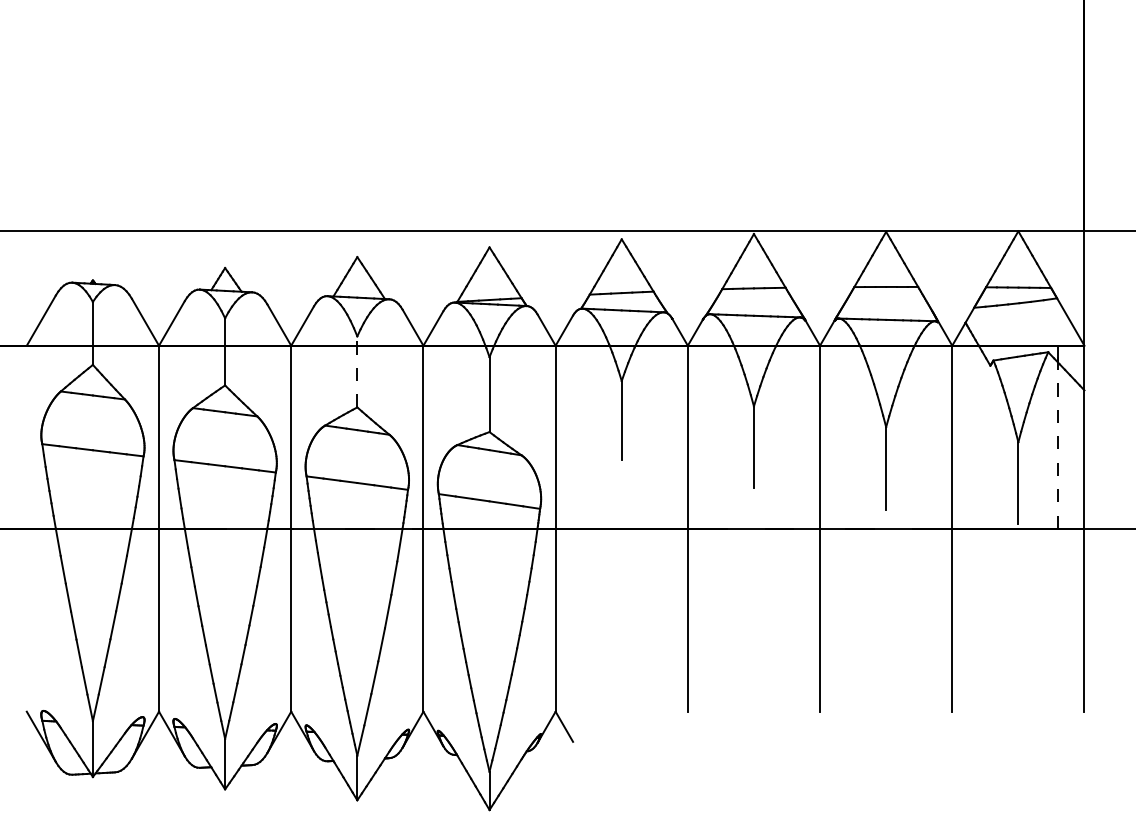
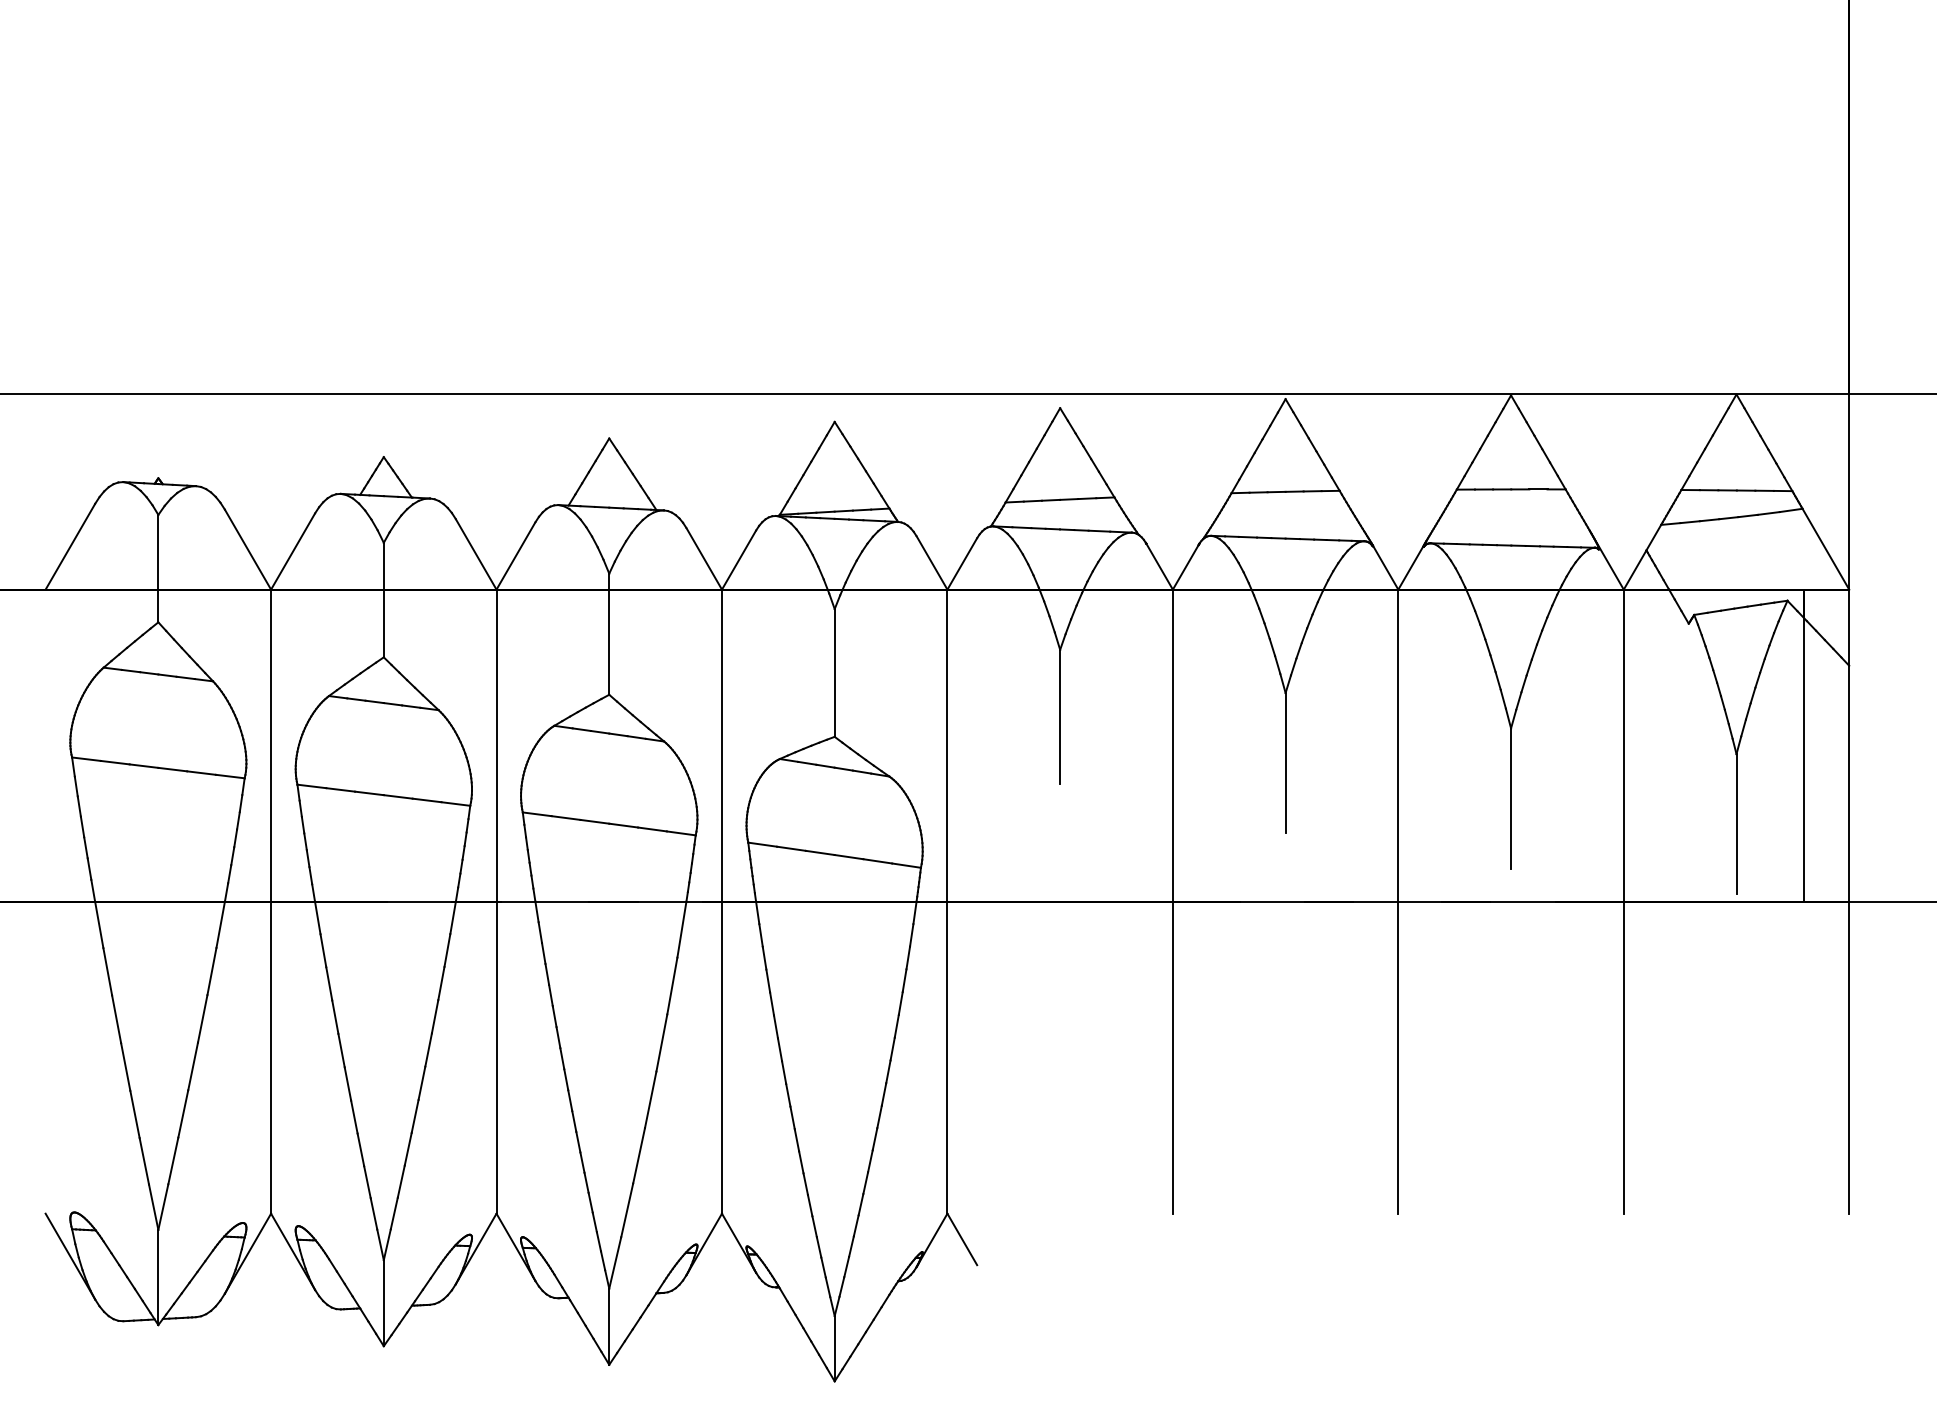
line: (357, 371) -> (609, 633), dashed -> solid
line: (1058, 436) -> (1804, 744), dashed -> solid

